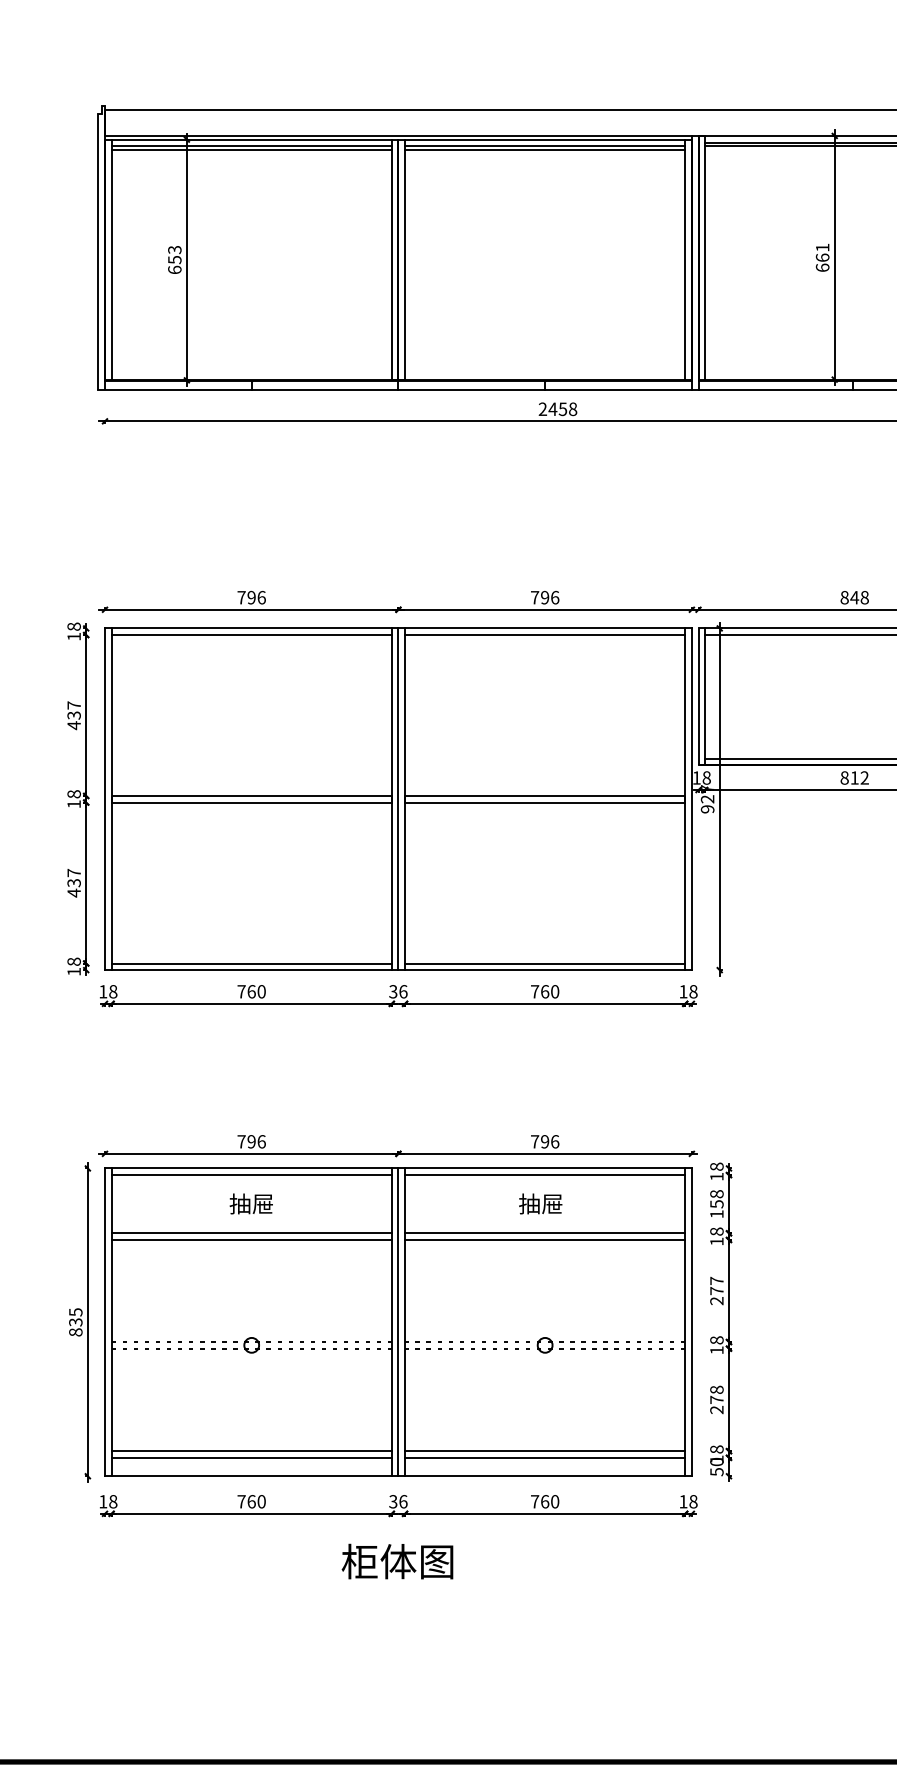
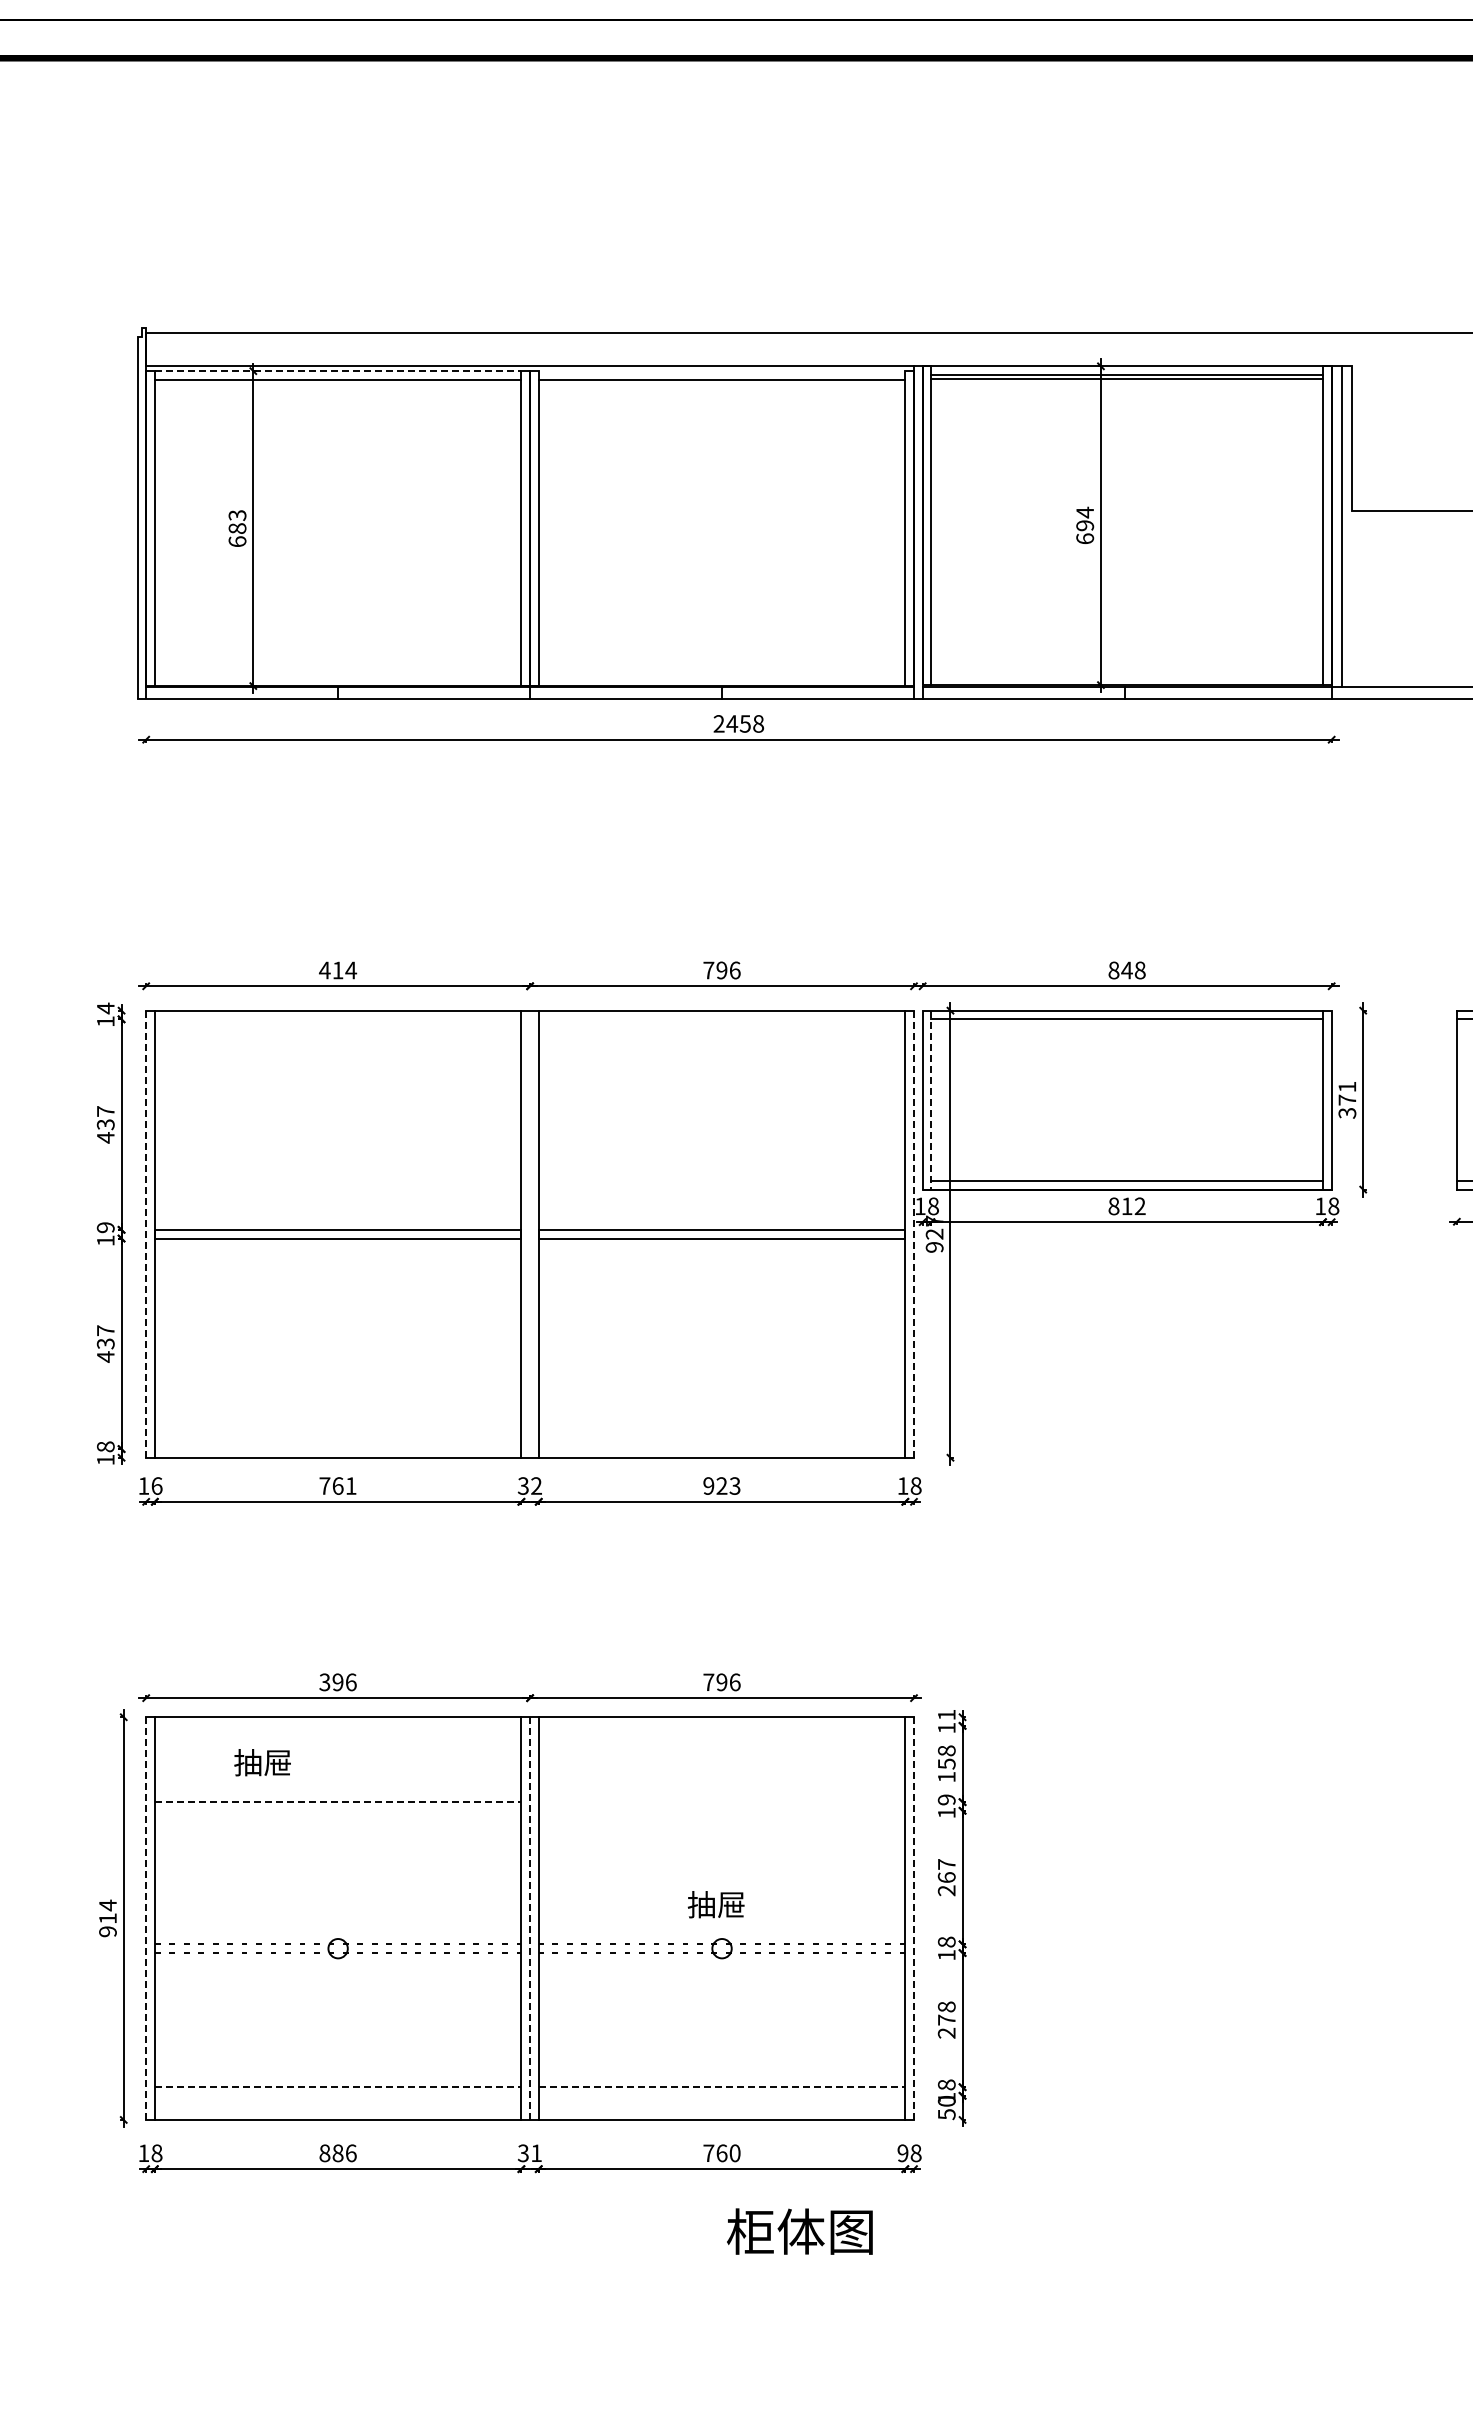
line: (252, 139) -> (338, 371), solid -> dashed
line: (544, 139) -> (721, 371), removed
line: (251, 149) -> (337, 384), removed
line: (544, 149) -> (721, 384), removed
text: (822, 252) -> (1085, 518), 661 -> 694
text: (174, 259) -> (237, 528), 653 -> 683
text: (251, 597) -> (337, 970), 796 -> 414
text: (73, 626) -> (105, 1008), 18 -> 14
line: (251, 635) -> (337, 1019), removed
line: (544, 635) -> (721, 1019), removed
line: (705, 697) -> (931, 1100), solid -> dashed
text: (73, 794) -> (105, 1227), 18 -> 19
line: (398, 798) -> (530, 1233), removed
line: (105, 799) -> (146, 1234), solid -> dashed
line: (692, 799) -> (914, 1234), solid -> dashed
line: (251, 963) -> (337, 1449), removed
line: (544, 963) -> (721, 1449), removed
text: (112, 991) -> (156, 1485), 18 -> 16
text: (261, 991) -> (351, 1485), 760 -> 761
text: (403, 991) -> (536, 1485), 36 -> 32
text: (544, 991) -> (721, 1485), 760 -> 923
text: (241, 1141) -> (324, 1682), 796 -> 396
text: (716, 1166) -> (946, 1714), 18 -> 11
line: (251, 1174) -> (337, 1725), removed
line: (544, 1174) -> (721, 1725), removed
text: (251, 1203) -> (262, 1762), moved
text: (540, 1203) -> (715, 1904), moved
text: (716, 1231) -> (946, 1799), 18 -> 19
line: (252, 1233) -> (338, 1802), solid -> dashed
line: (544, 1233) -> (721, 1802), removed
line: (251, 1239) -> (337, 1810), removed
line: (544, 1239) -> (721, 1810), removed
text: (716, 1290) -> (946, 1877), 277 -> 267
text: (75, 1322) -> (107, 1918), 835 -> 914
line: (105, 1323) -> (146, 1919), solid -> dashed
line: (398, 1323) -> (530, 1919), solid -> dashed
line: (692, 1323) -> (914, 1919), solid -> dashed
line: (252, 1451) -> (338, 2087), solid -> dashed
line: (545, 1451) -> (722, 2087), solid -> dashed
line: (251, 1457) -> (337, 2095), removed
line: (544, 1457) -> (721, 2095), removed
text: (251, 1501) -> (337, 2153), 760 -> 886
text: (403, 1501) -> (536, 2153), 36 -> 31
text: (683, 1501) -> (902, 2153), 18 -> 98
text: (397, 1561) -> (799, 2231), moved

